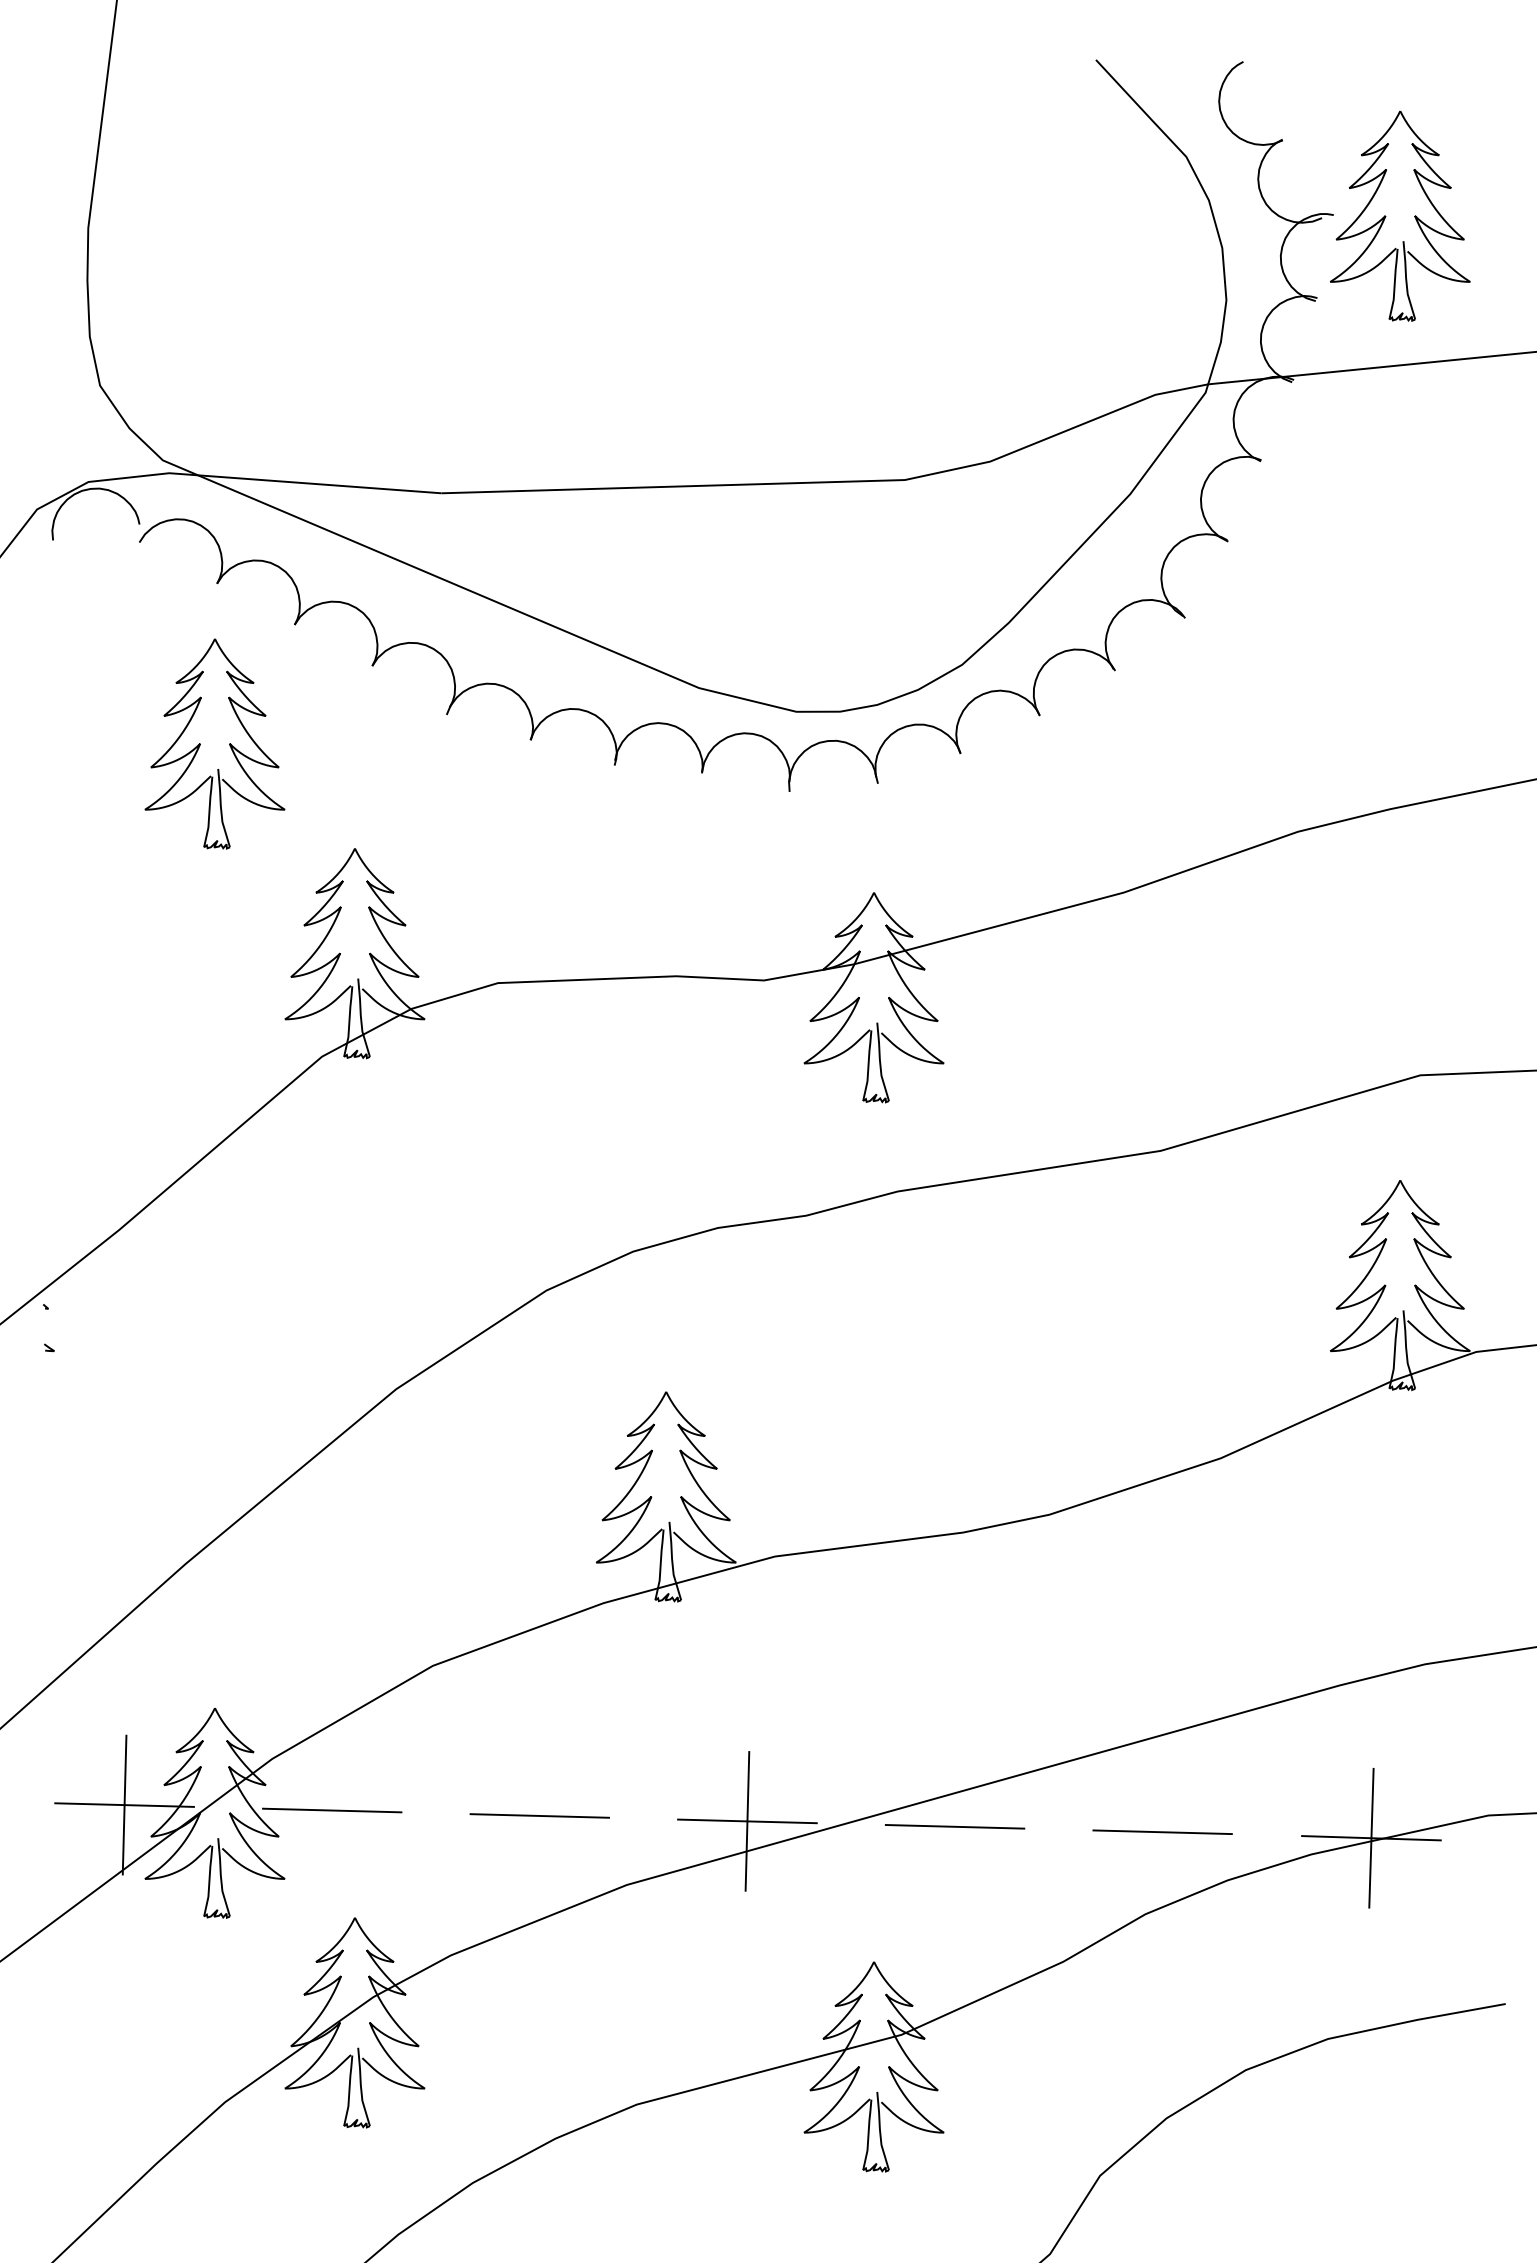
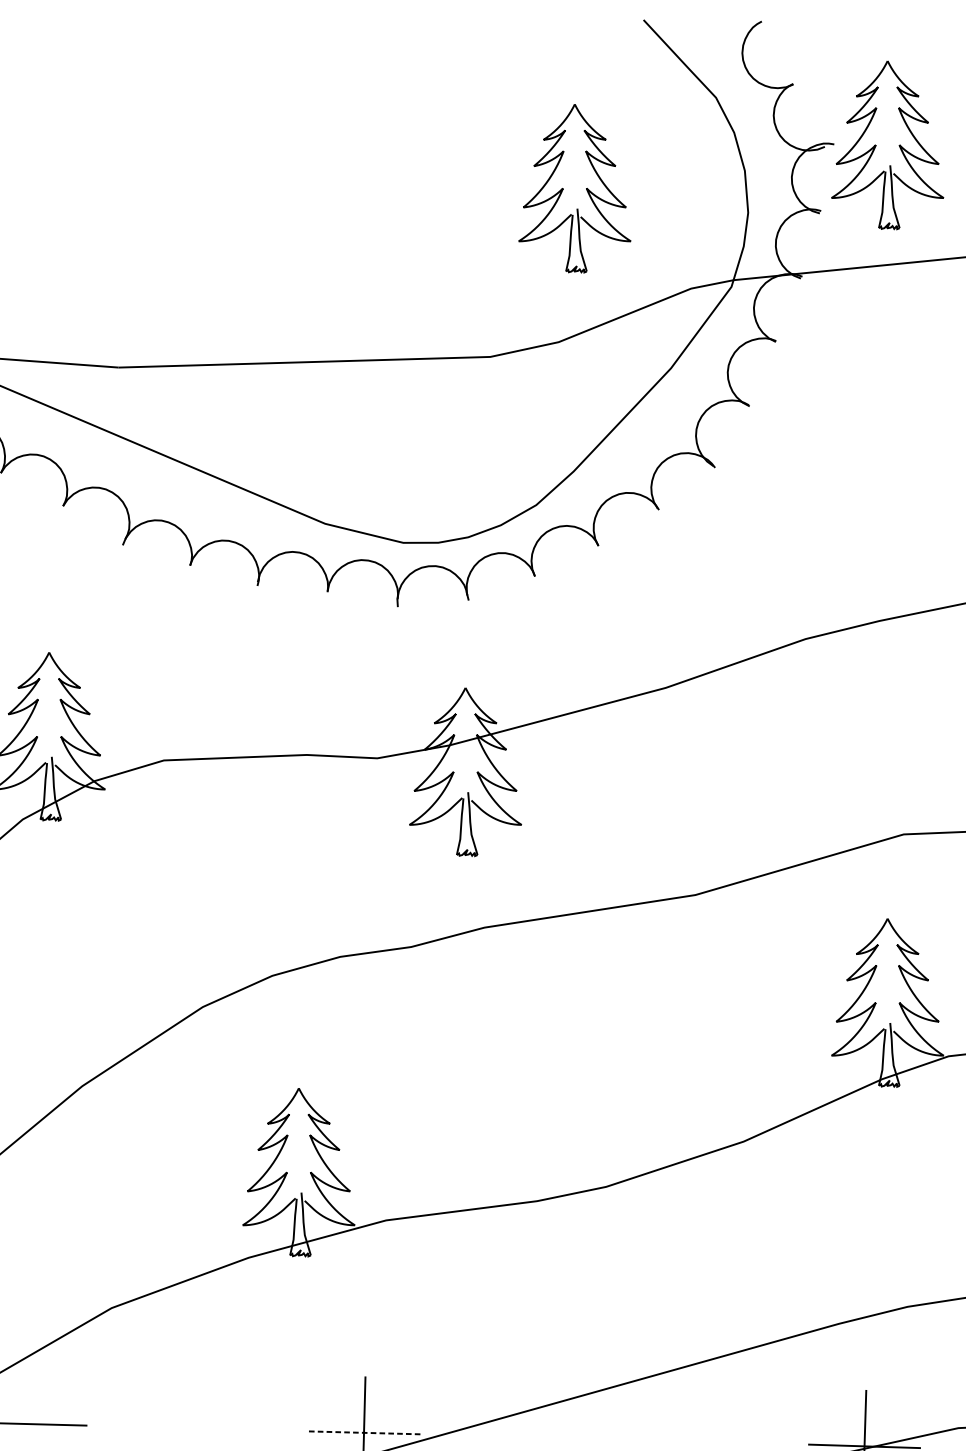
part: (996, 270) -> (563, 188), added
line: (539, 1815) -> (197, 1428), removed
line: (747, 1821) -> (364, 1432), solid -> dashed
line: (954, 1826) -> (530, 1436), removed
line: (1162, 1832) -> (696, 1441), removed

